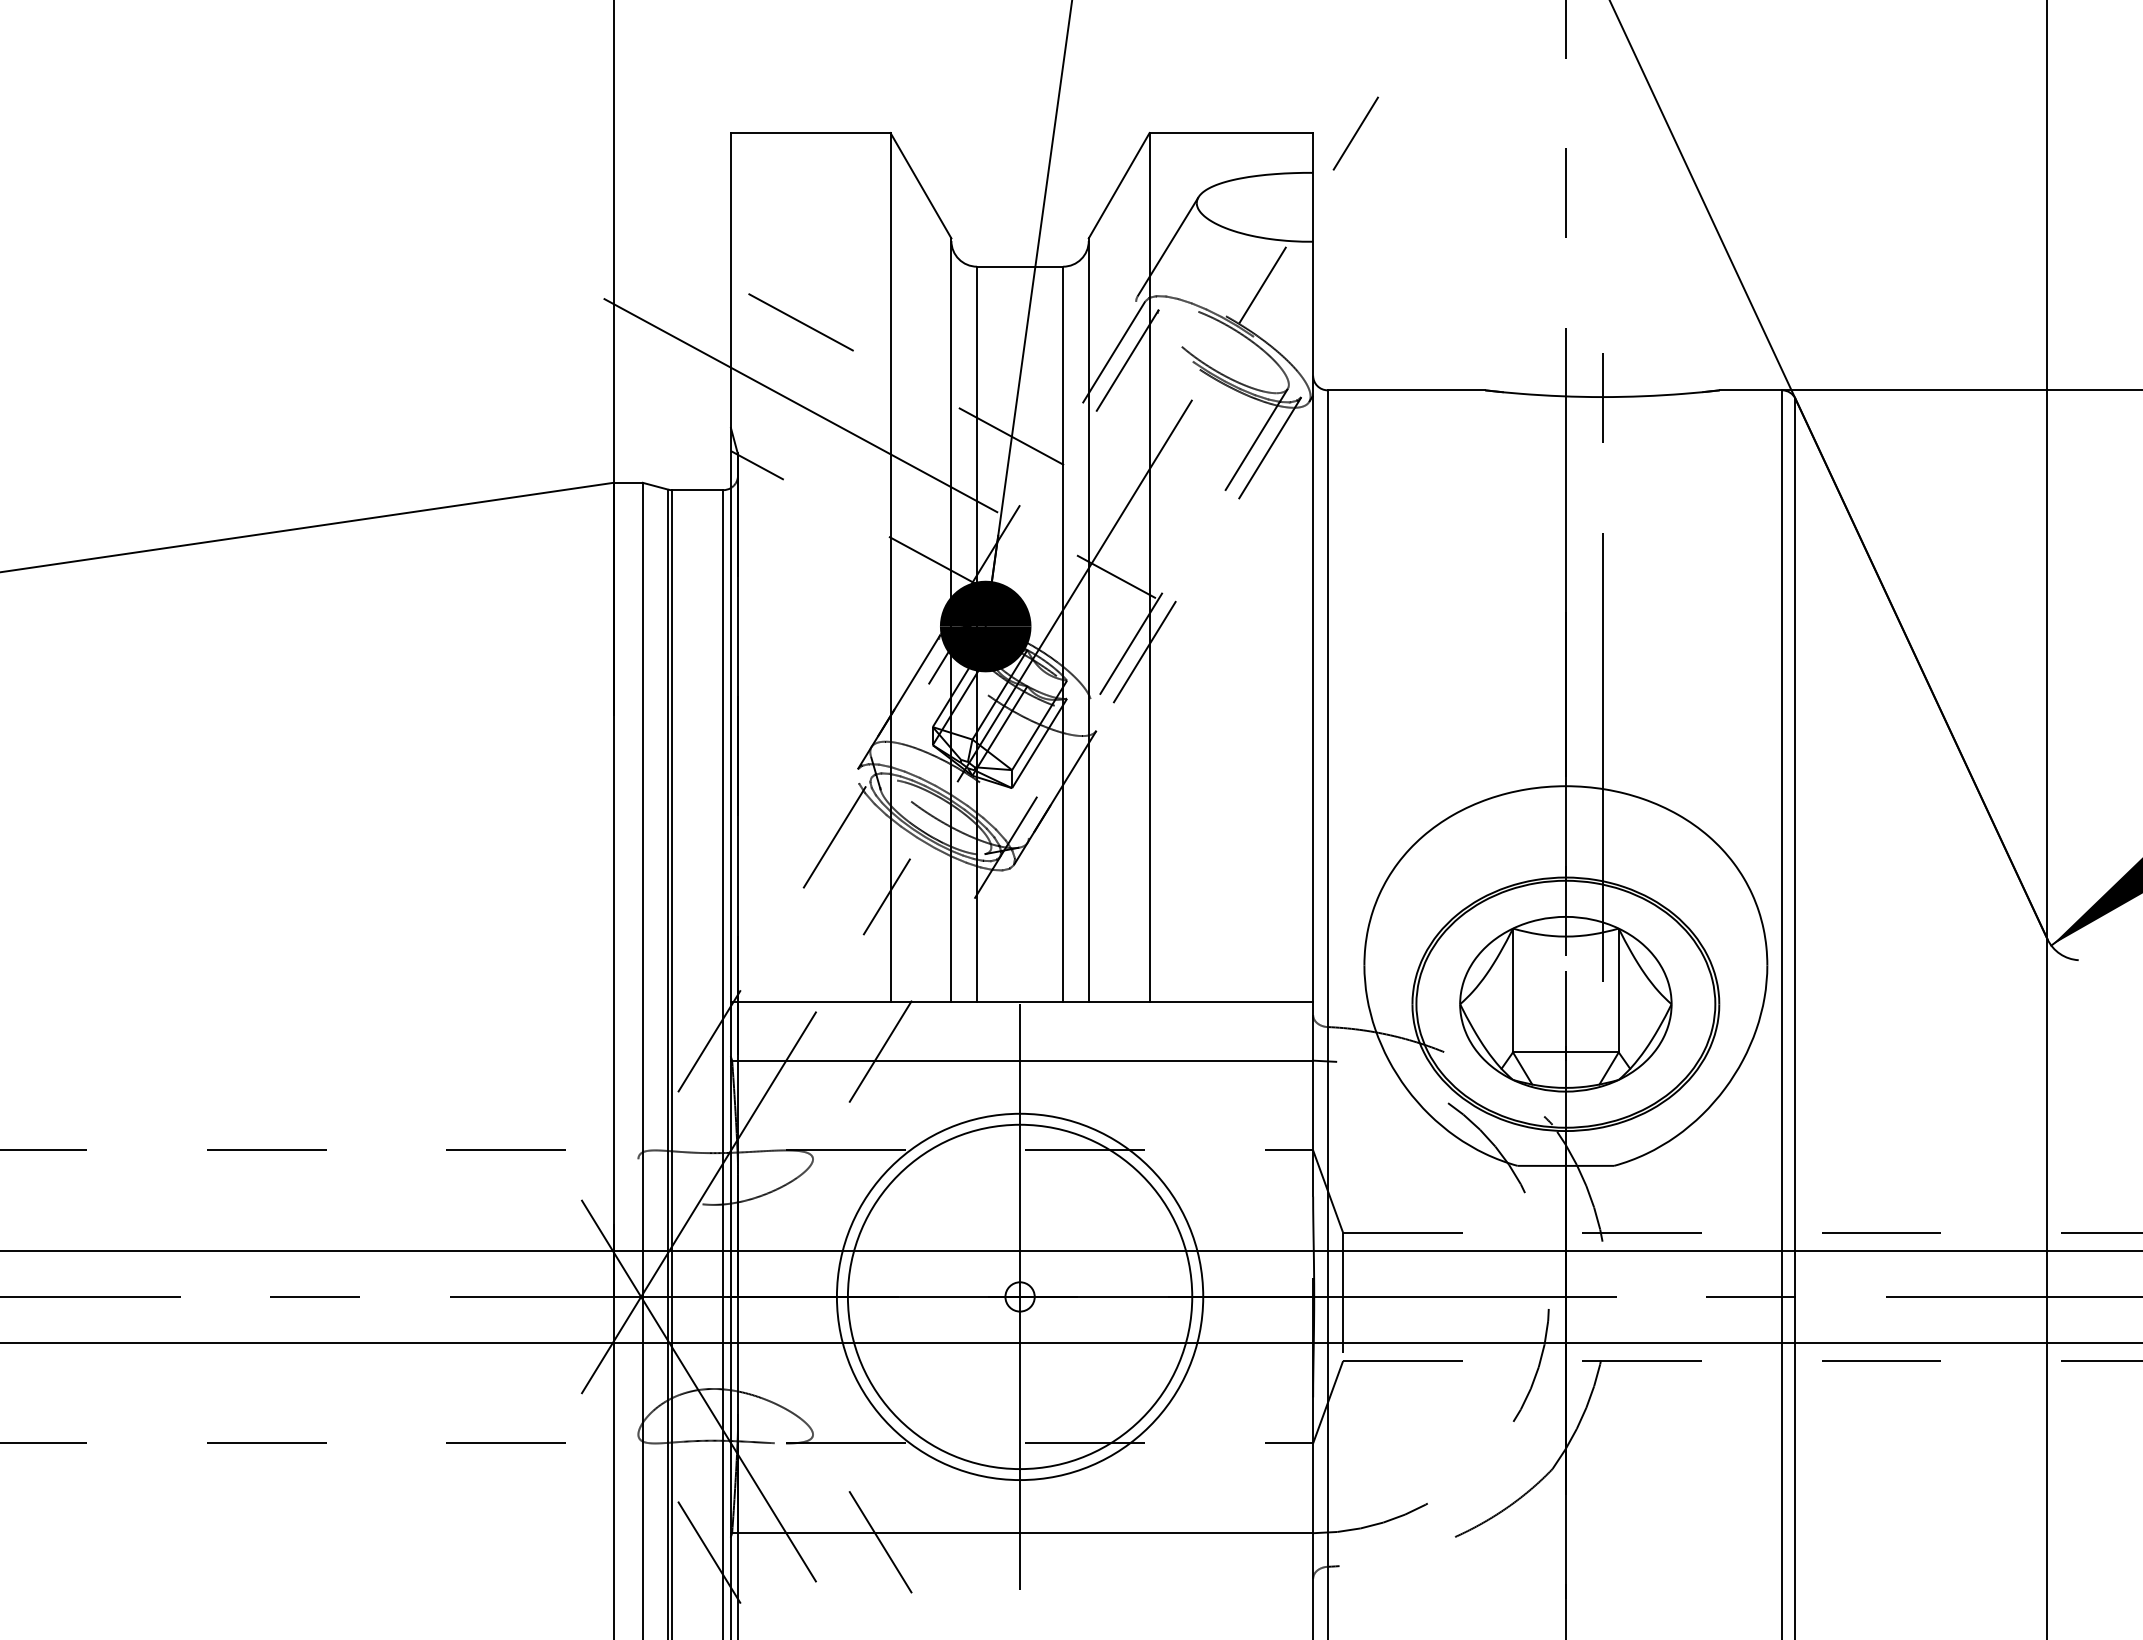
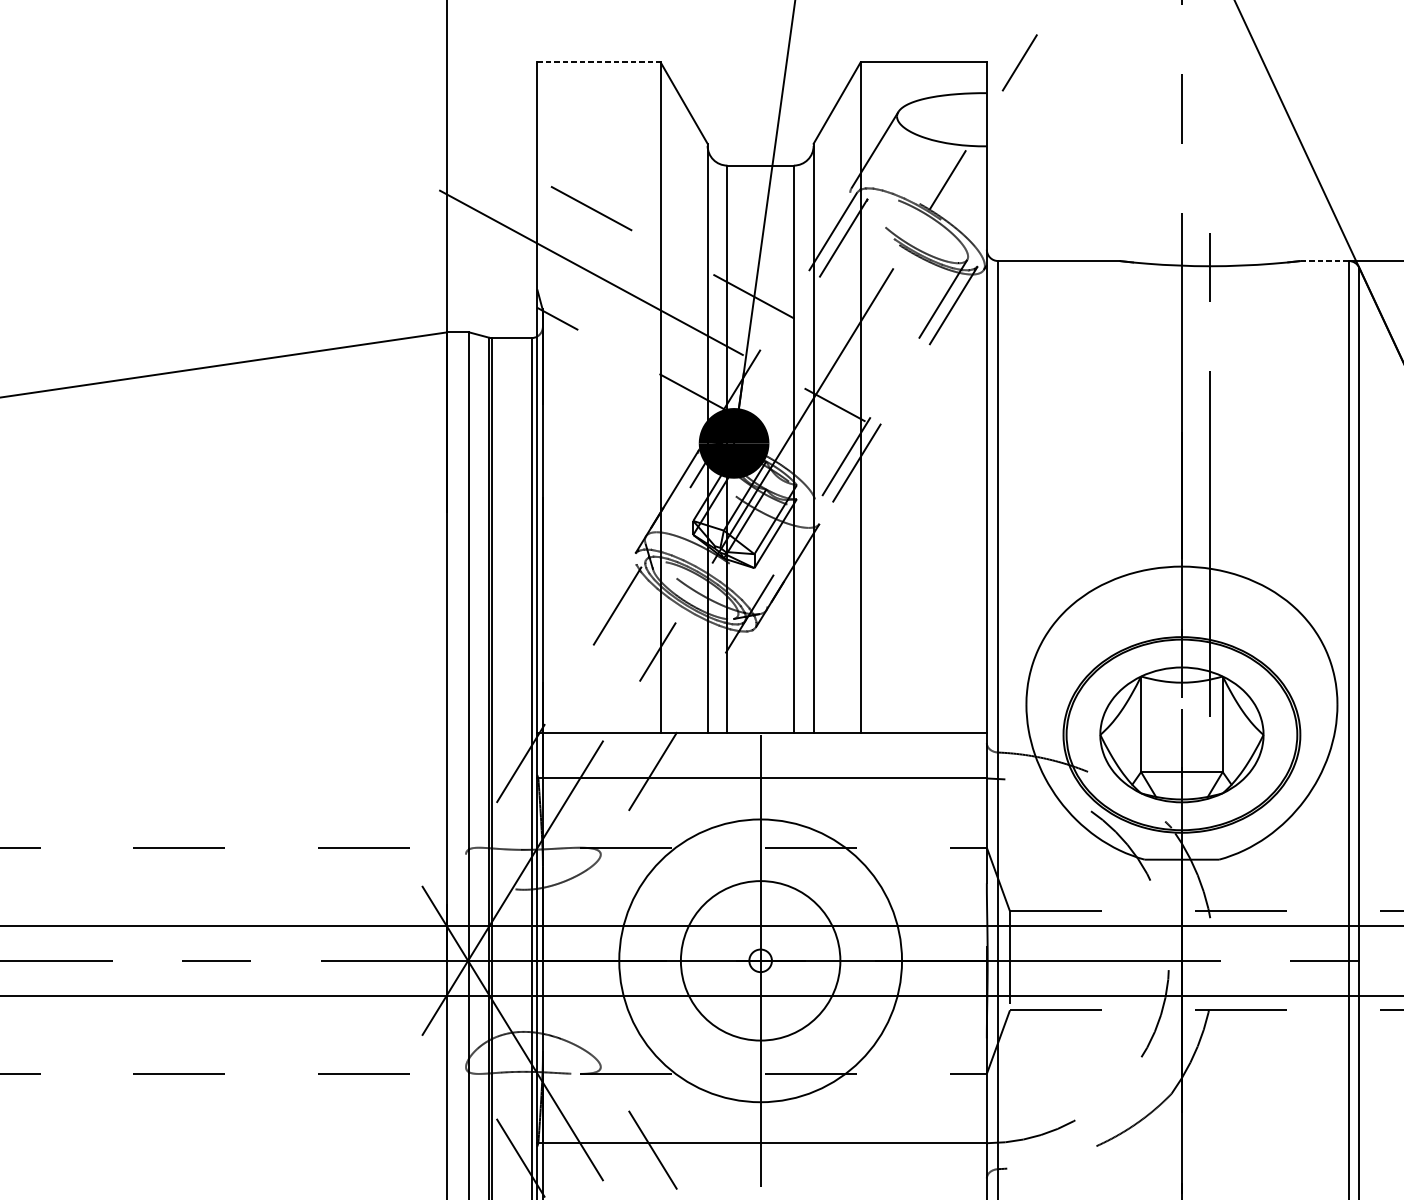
line: (810, 133) -> (598, 62), solid -> dashed
line: (1751, 390) -> (1325, 261), solid -> dashed
circle: (1019, 1296) -> (760, 960), size x0.6

